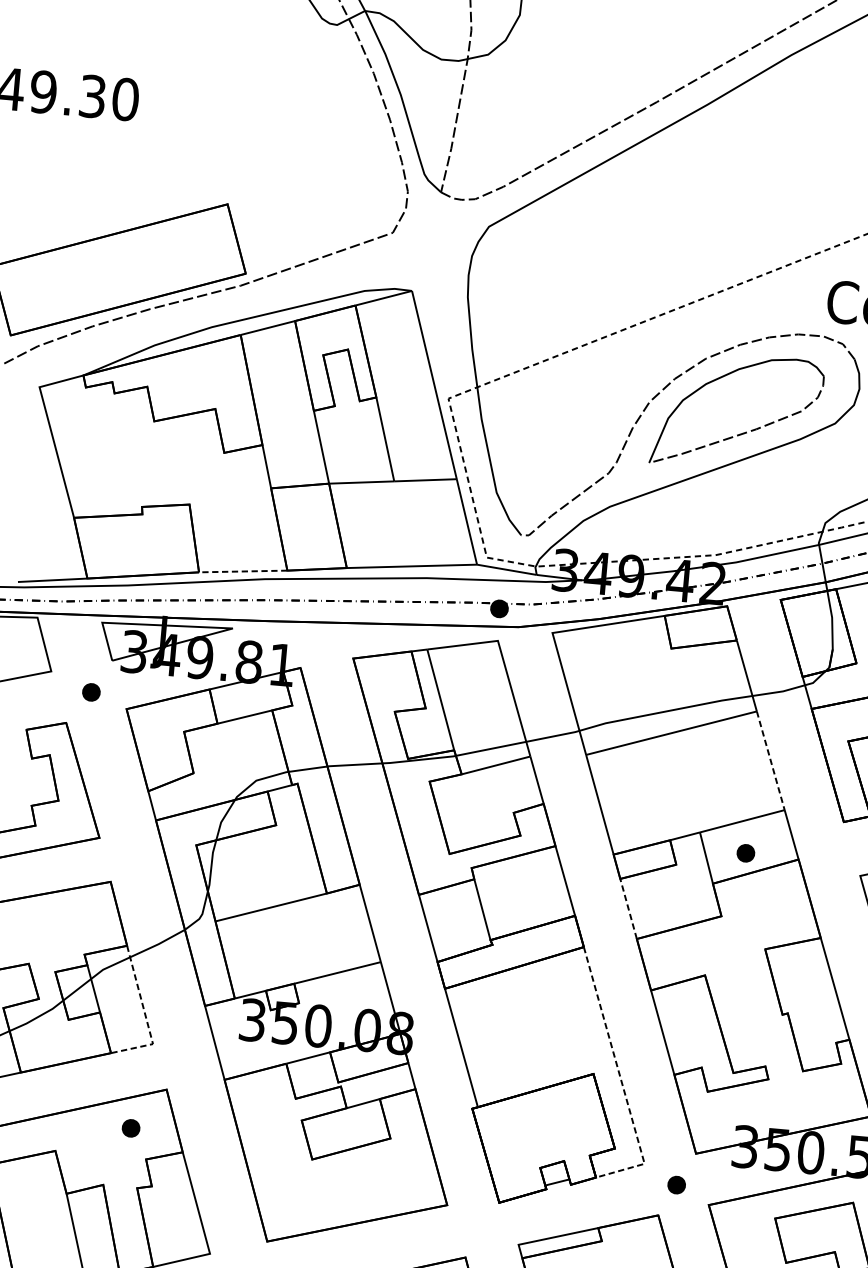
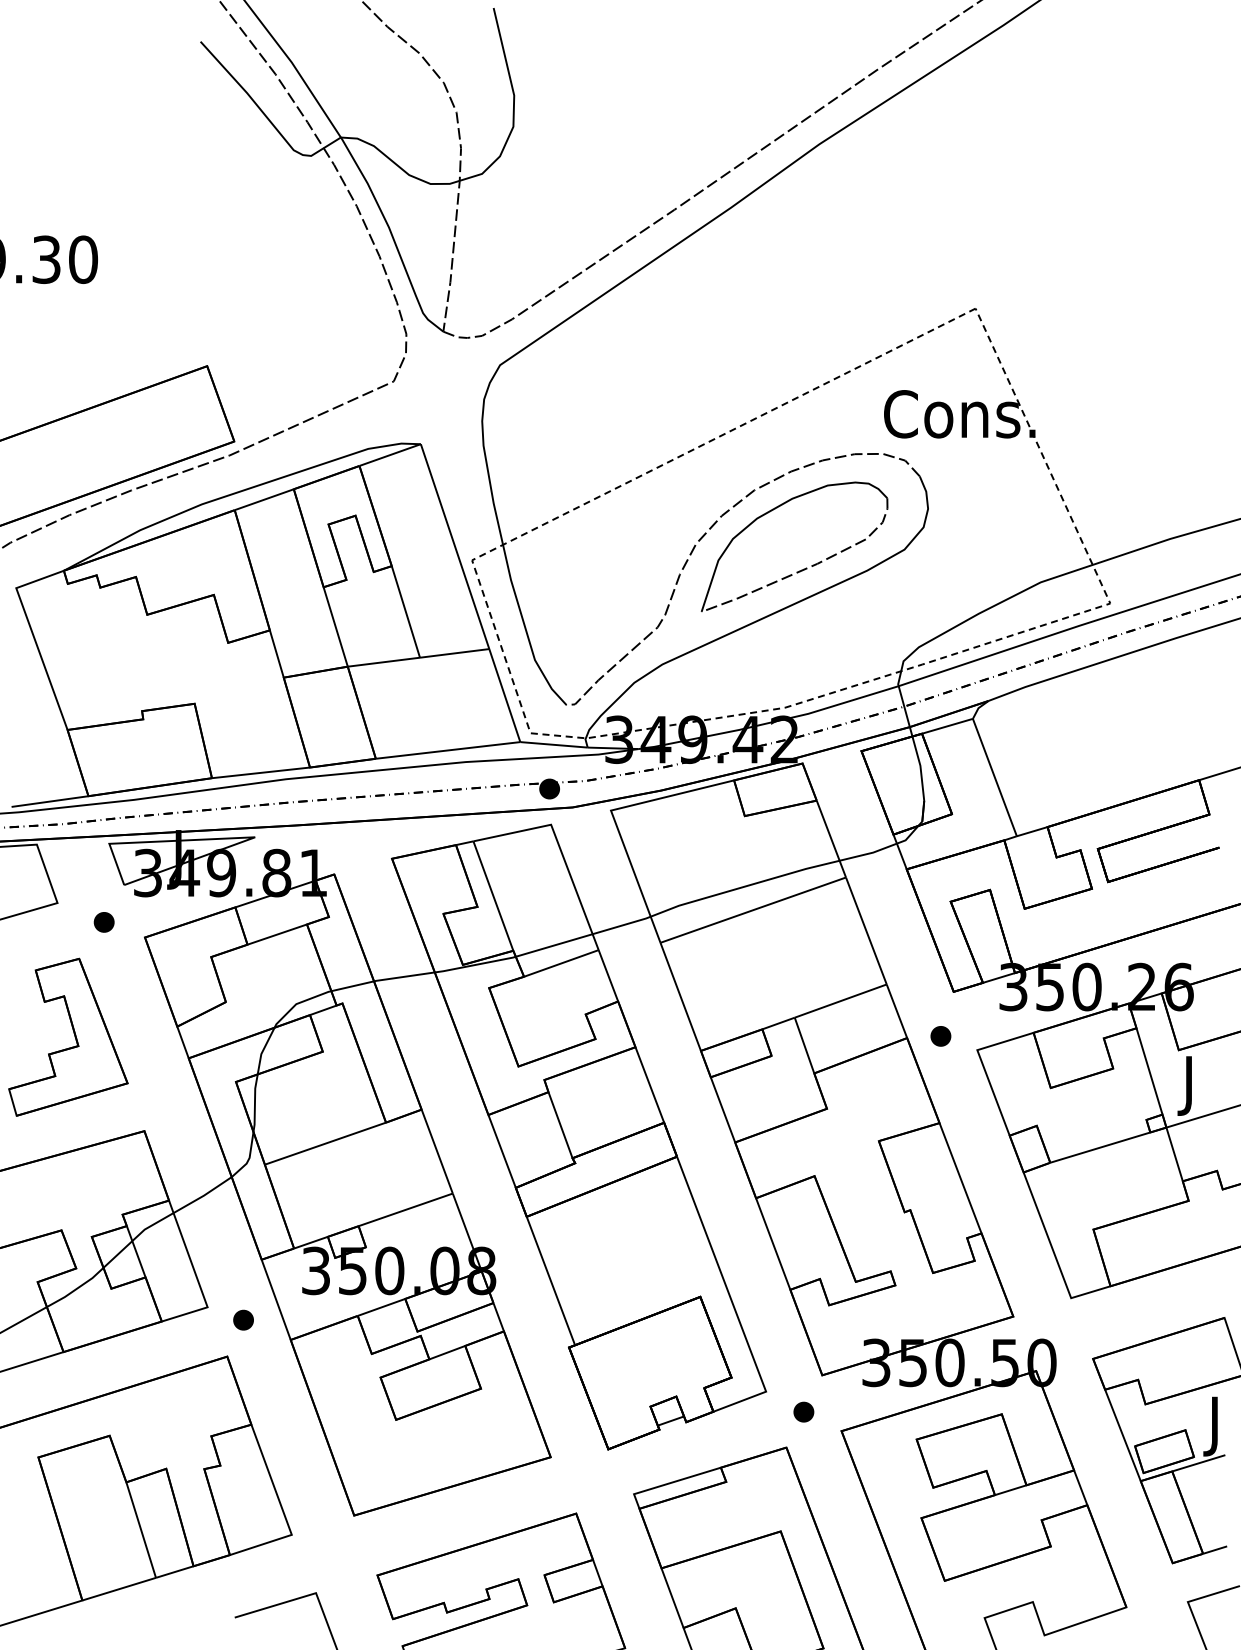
line: (242, 571) -> (260, 772), dashed -> solid
line: (770, 761) -> (866, 931), dashed -> solid
part: (745, 853) -> (940, 1036), moved
line: (628, 908) -> (722, 1109), dashed -> solid
line: (145, 1016) -> (196, 1277), dashed -> solid
line: (620, 1080) -> (731, 1301), dashed -> solid
part: (131, 1127) -> (243, 1319), moved

